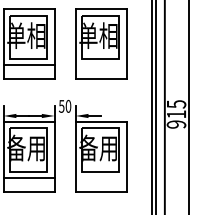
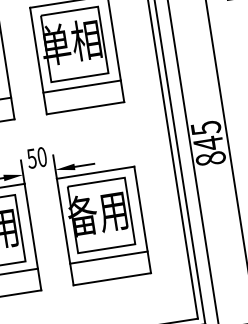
line: (100, 65) -> (81, 87), added
text: (176, 119) -> (209, 151), 915 -> 845
line: (100, 177) -> (107, 257), added

